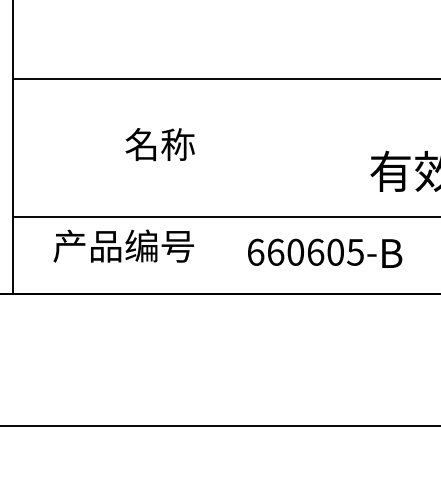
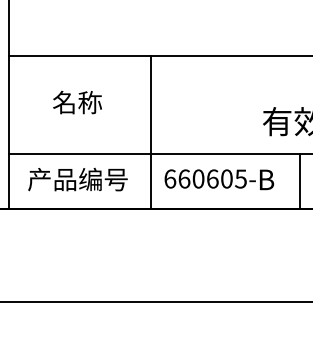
text: (159, 144) -> (77, 102), moved
line: (212, 186) -> (150, 132), added
text: (123, 245) -> (77, 179), moved
text: (325, 252) -> (219, 179), moved
line: (422, 255) -> (299, 181), added

